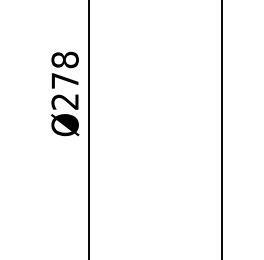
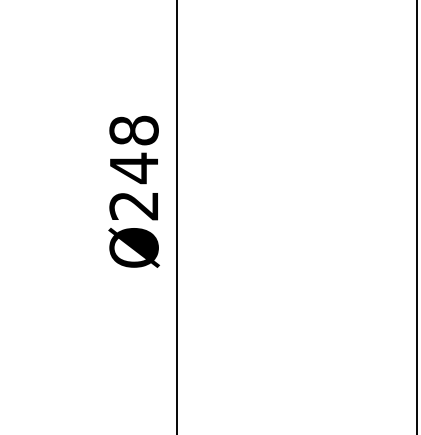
text: (64, 80) -> (132, 167), Ø278 -> Ø248

